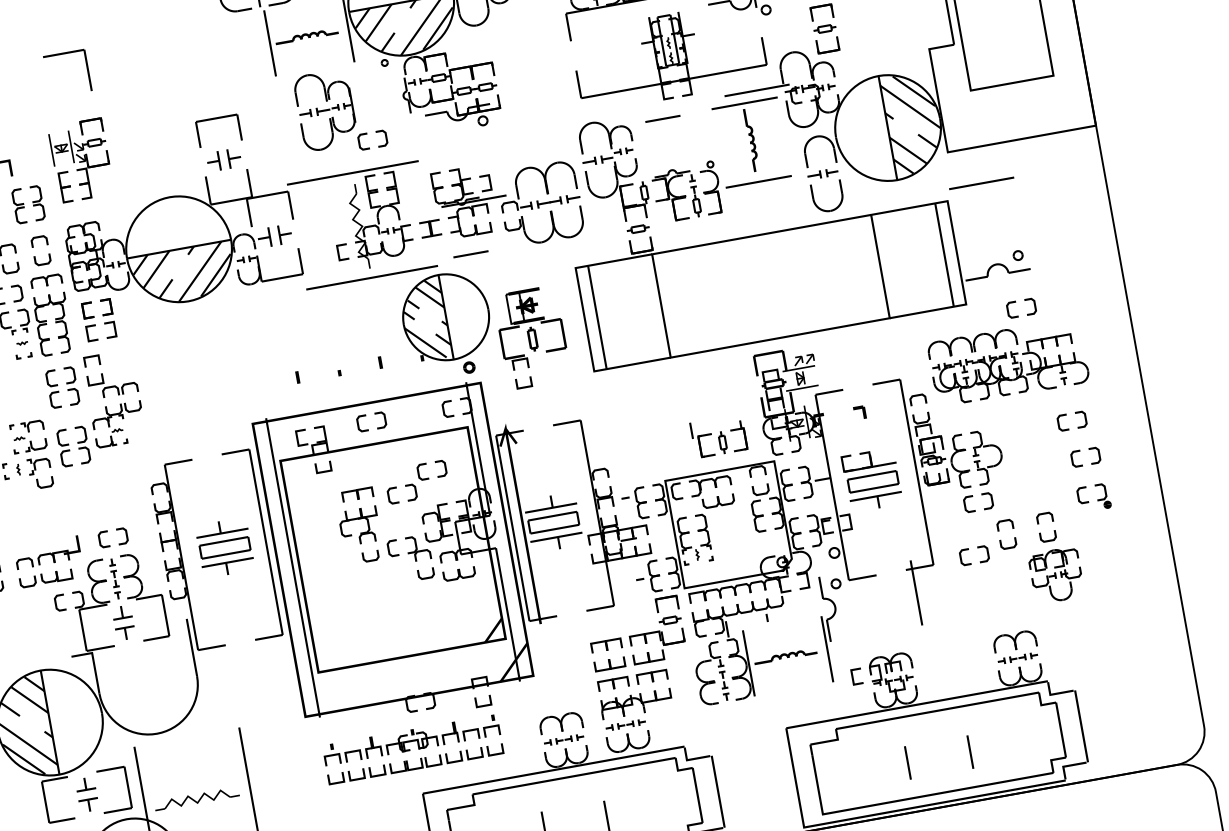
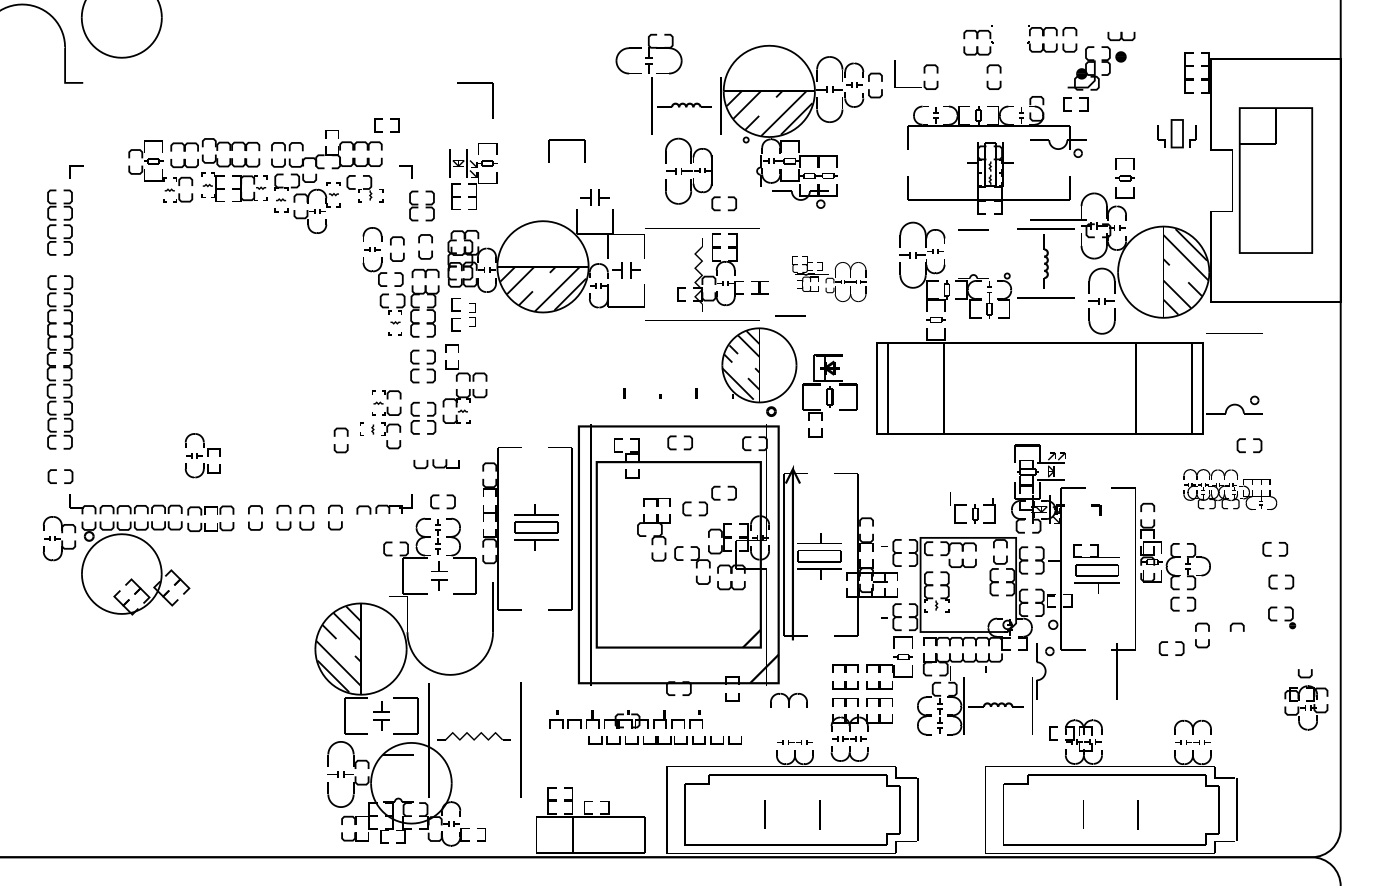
part: (216, 118) -> (566, 140), moved
part: (508, 204) -> (829, 279), size x0.6
part: (108, 318) -> (472, 314), size x0.7
part: (1008, 362) -> (1230, 489), size x0.7
part: (1054, 565) -> (1306, 699), moved
part: (45, 578) -> (436, 464), moved
part: (560, 723) -> (788, 700), moved
part: (410, 740) -> (625, 719), moved

